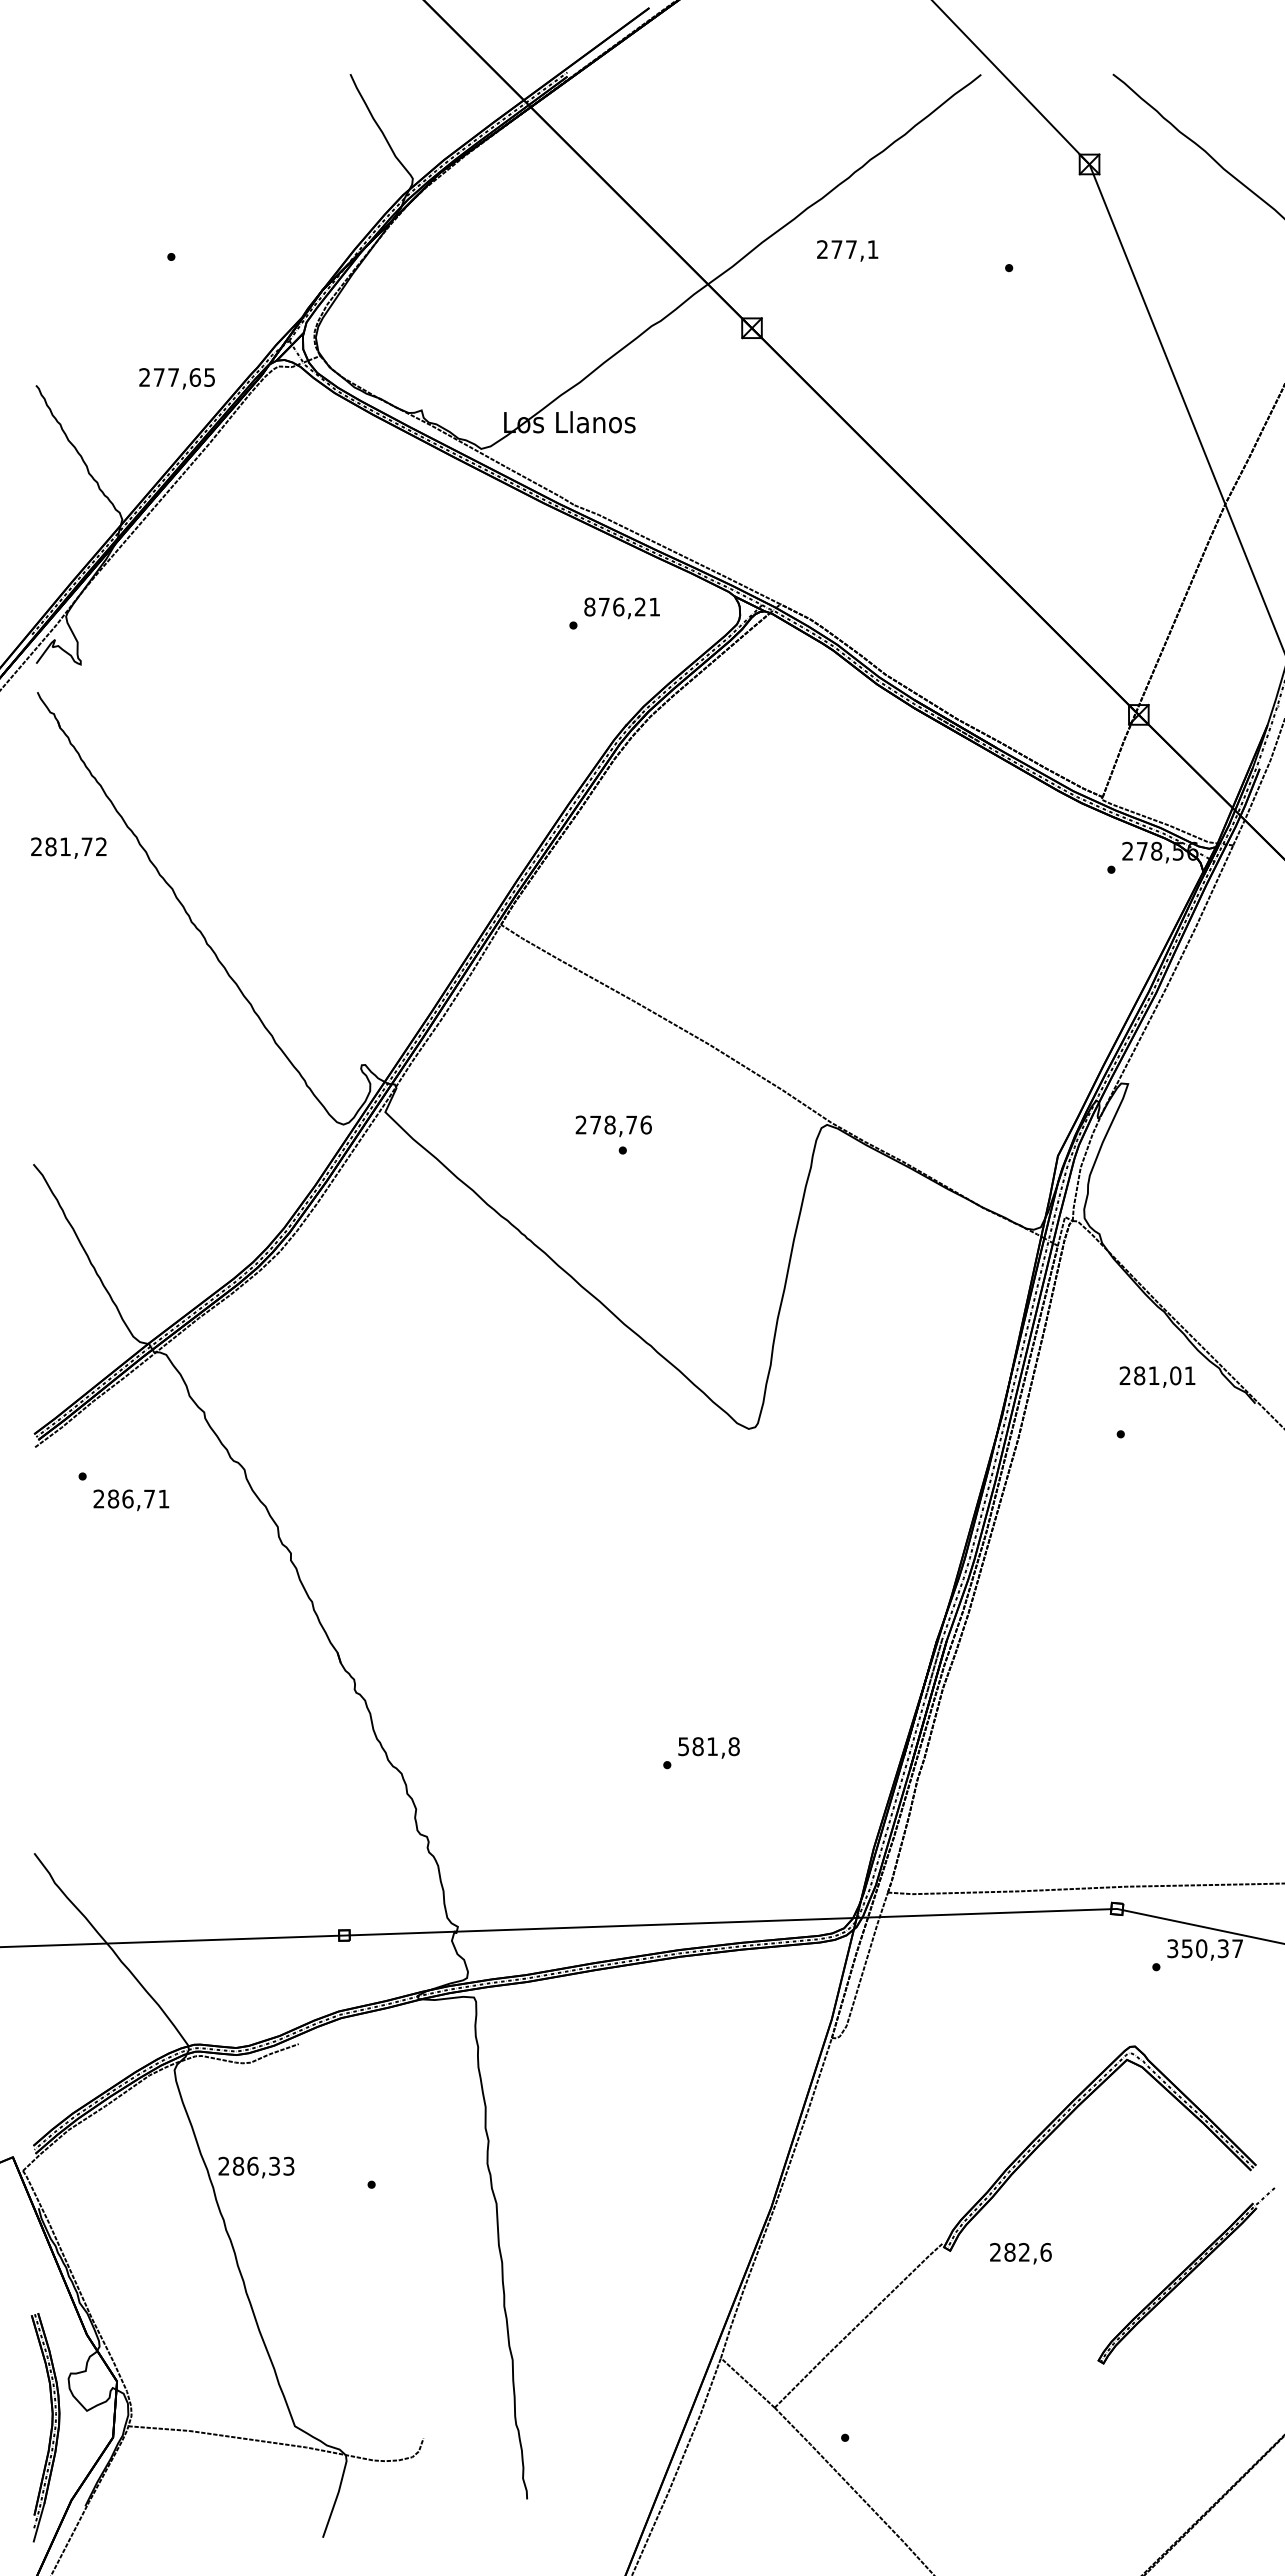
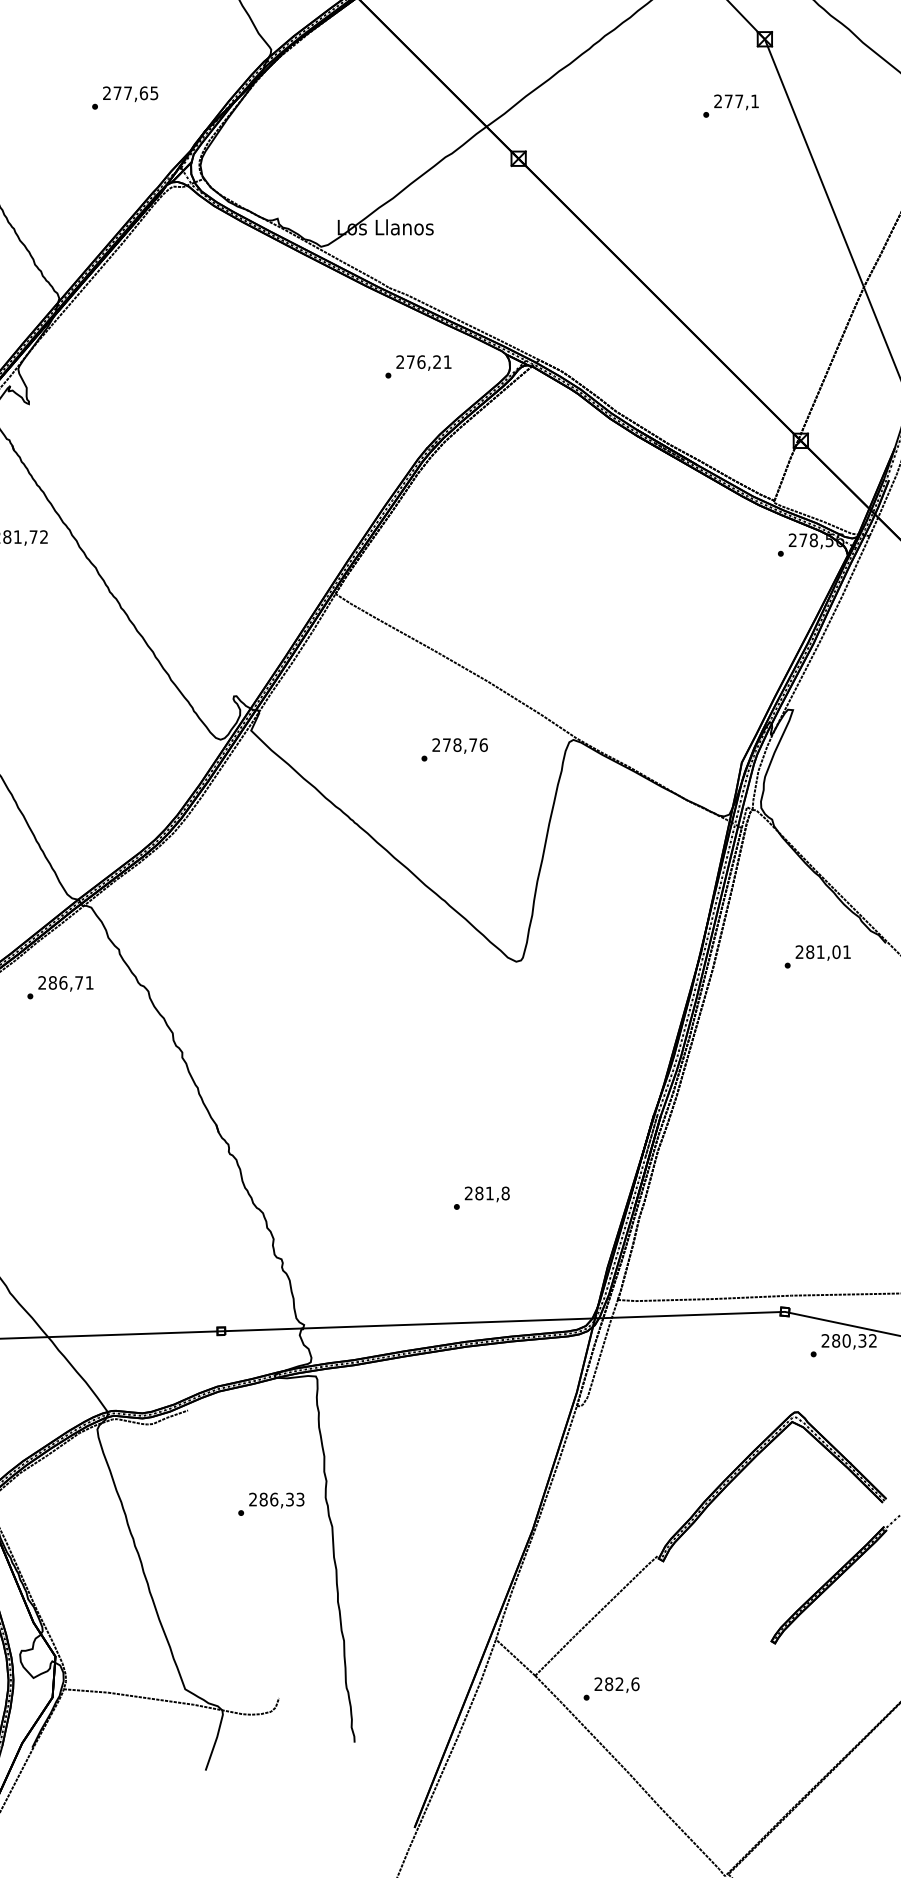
text: (847, 250) -> (736, 102), moved
text: (176, 378) -> (130, 94), moved
text: (589, 606) -> (400, 361), 876,21 -> 276,21
text: (613, 1126) -> (459, 746), moved
text: (1157, 1376) -> (823, 952), moved
text: (131, 1500) -> (66, 984), moved
text: (683, 1746) -> (468, 1193), 581,8 -> 281,8
text: (1204, 1948) -> (848, 1340), 350,37 -> 280,32
text: (256, 2167) -> (276, 1500), moved
text: (1020, 2253) -> (616, 1685), moved

